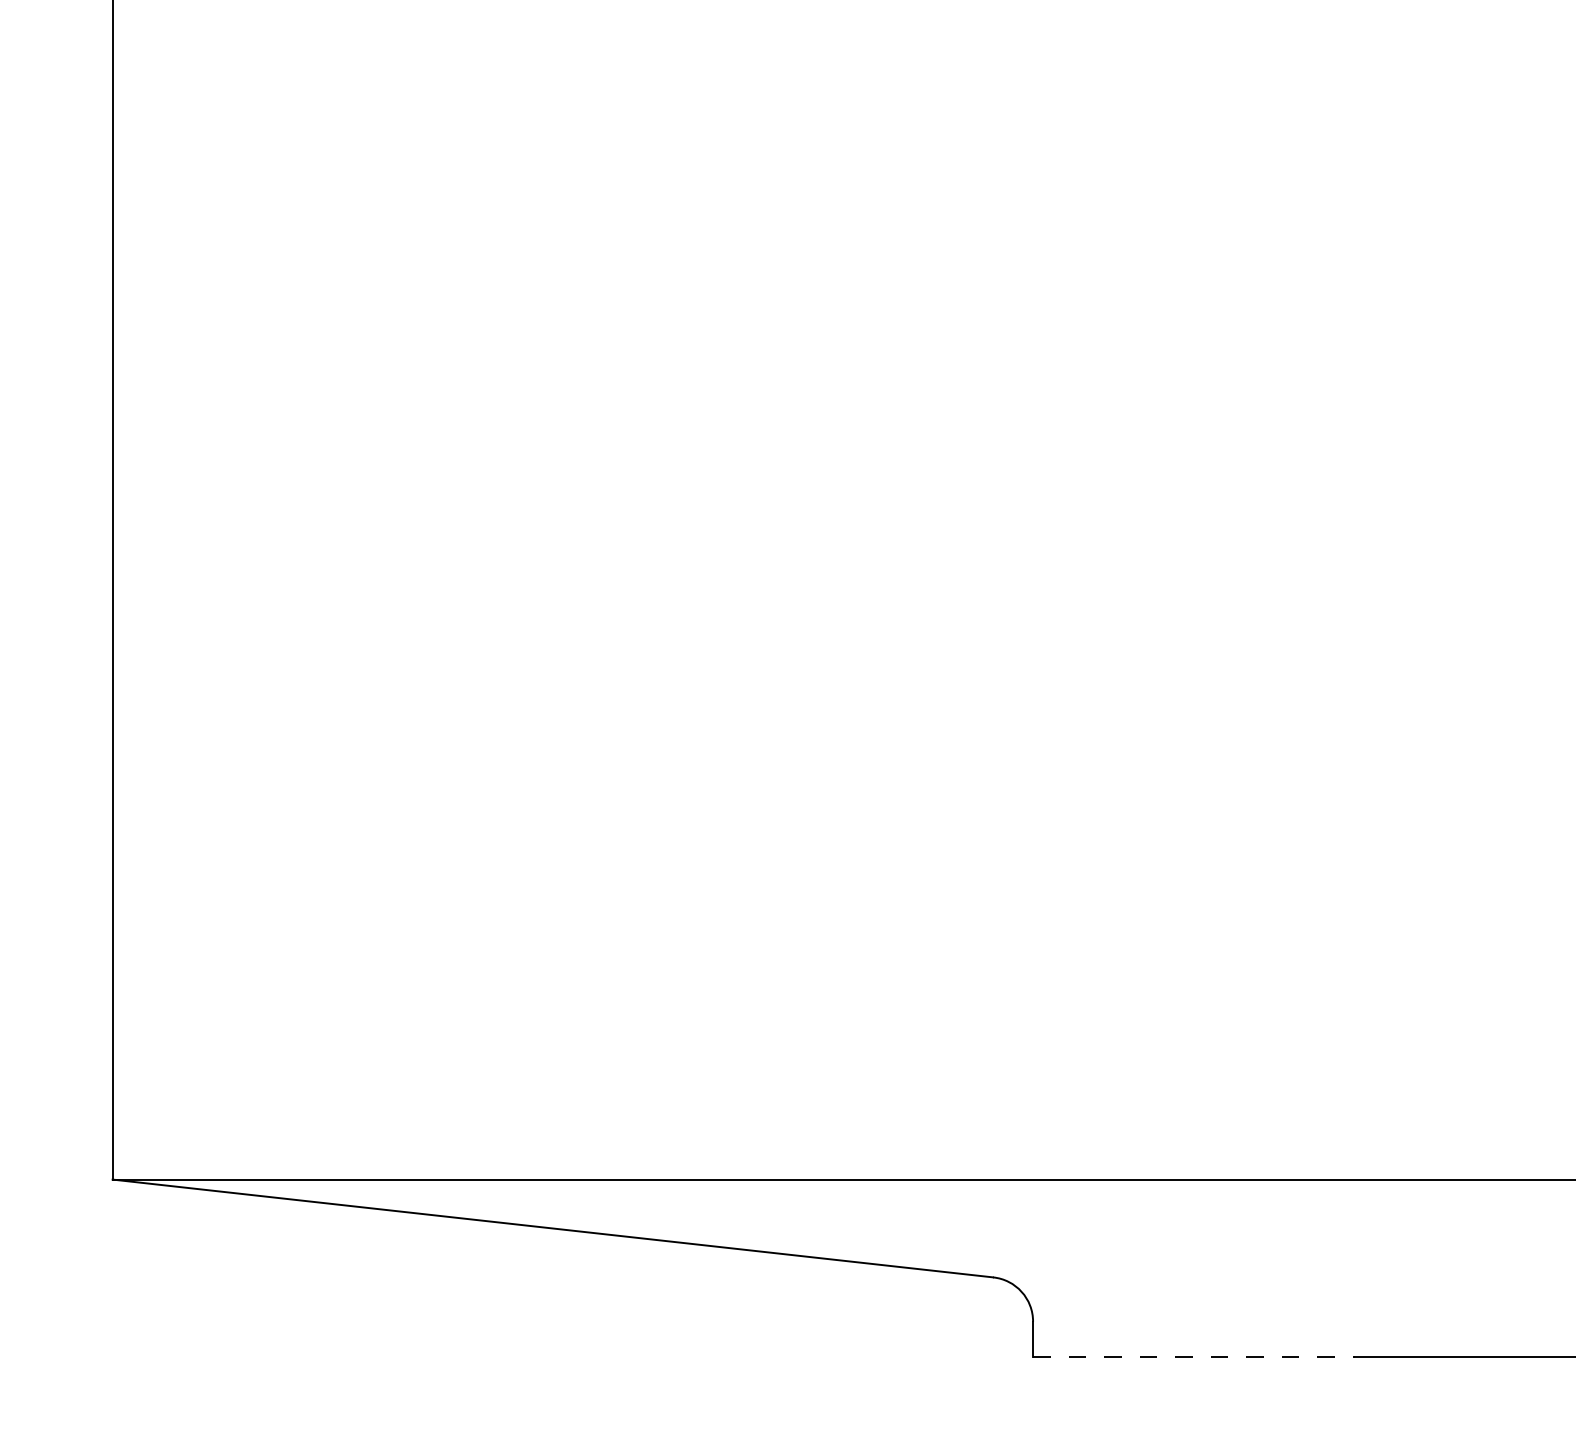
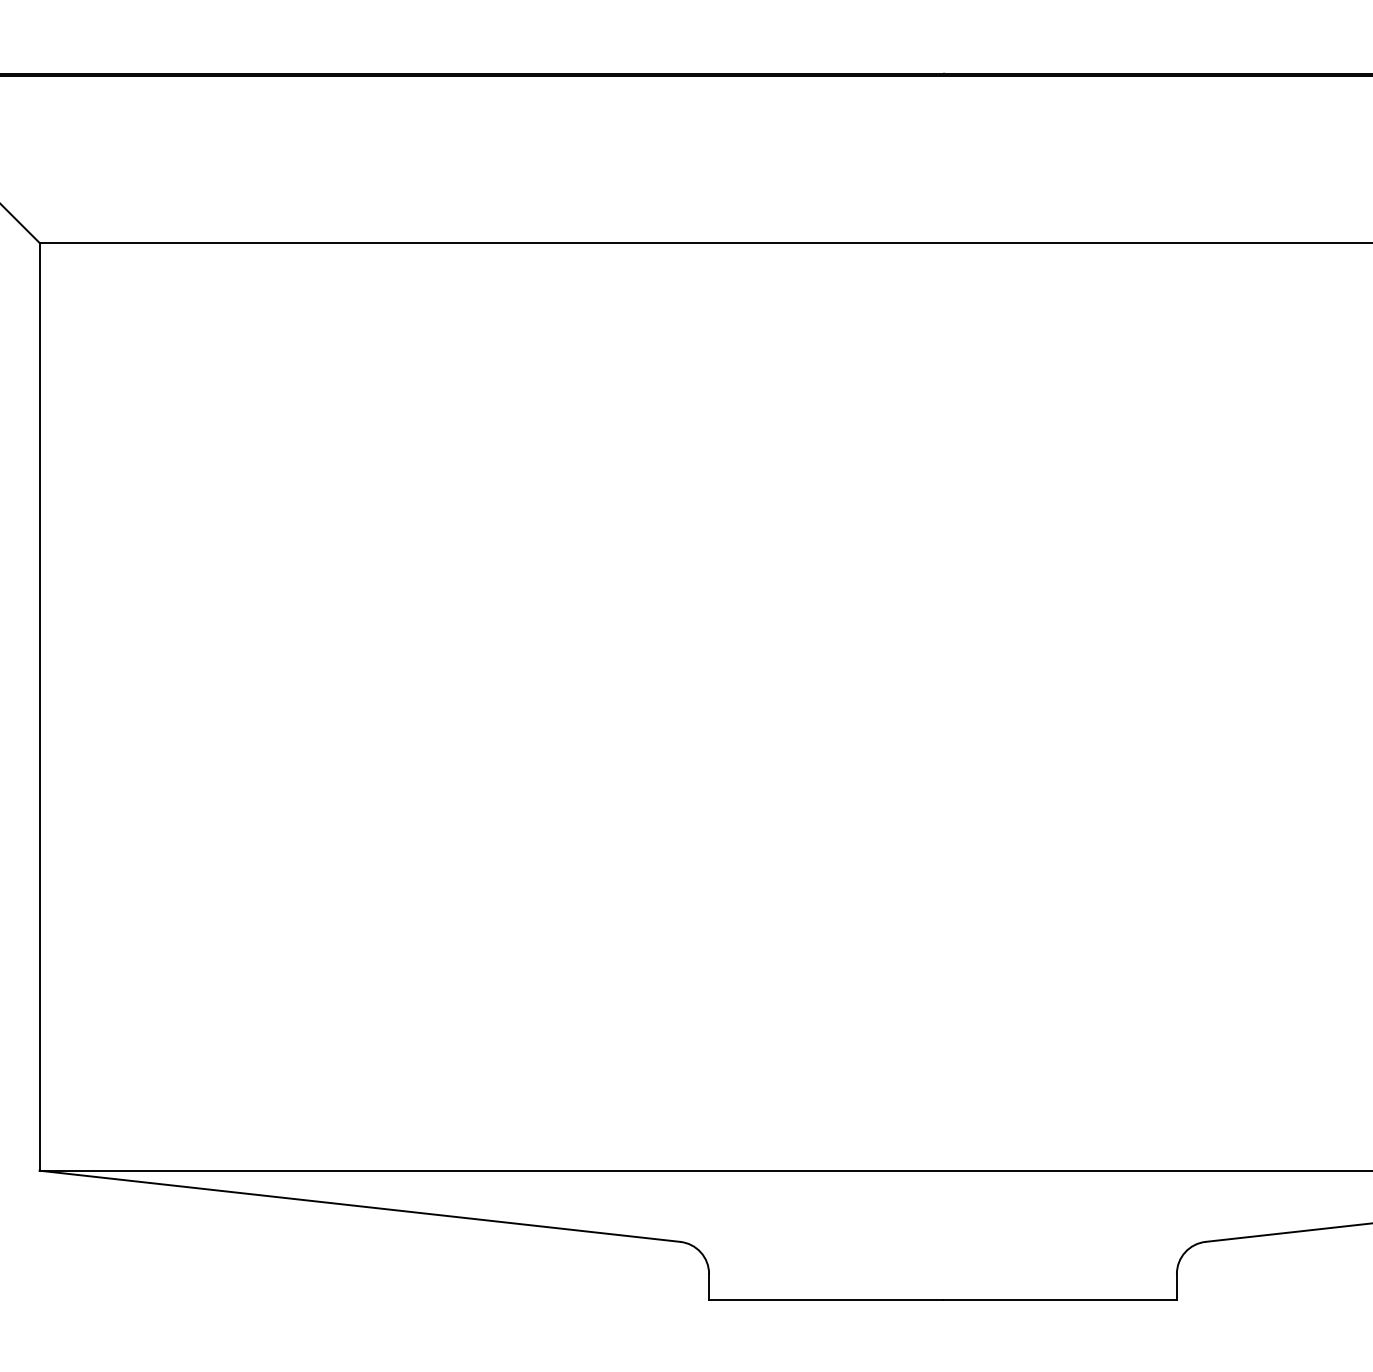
line: (1194, 1356) -> (826, 1299), dashed -> solid

